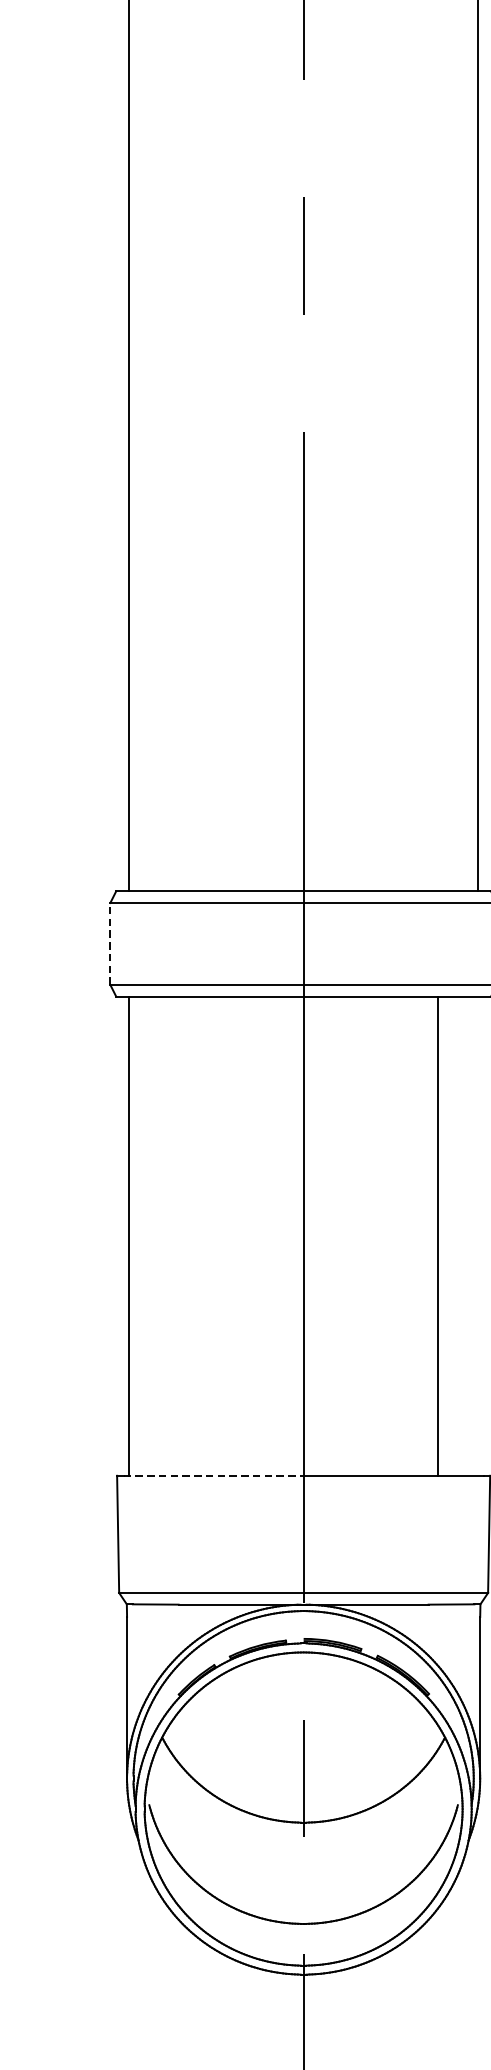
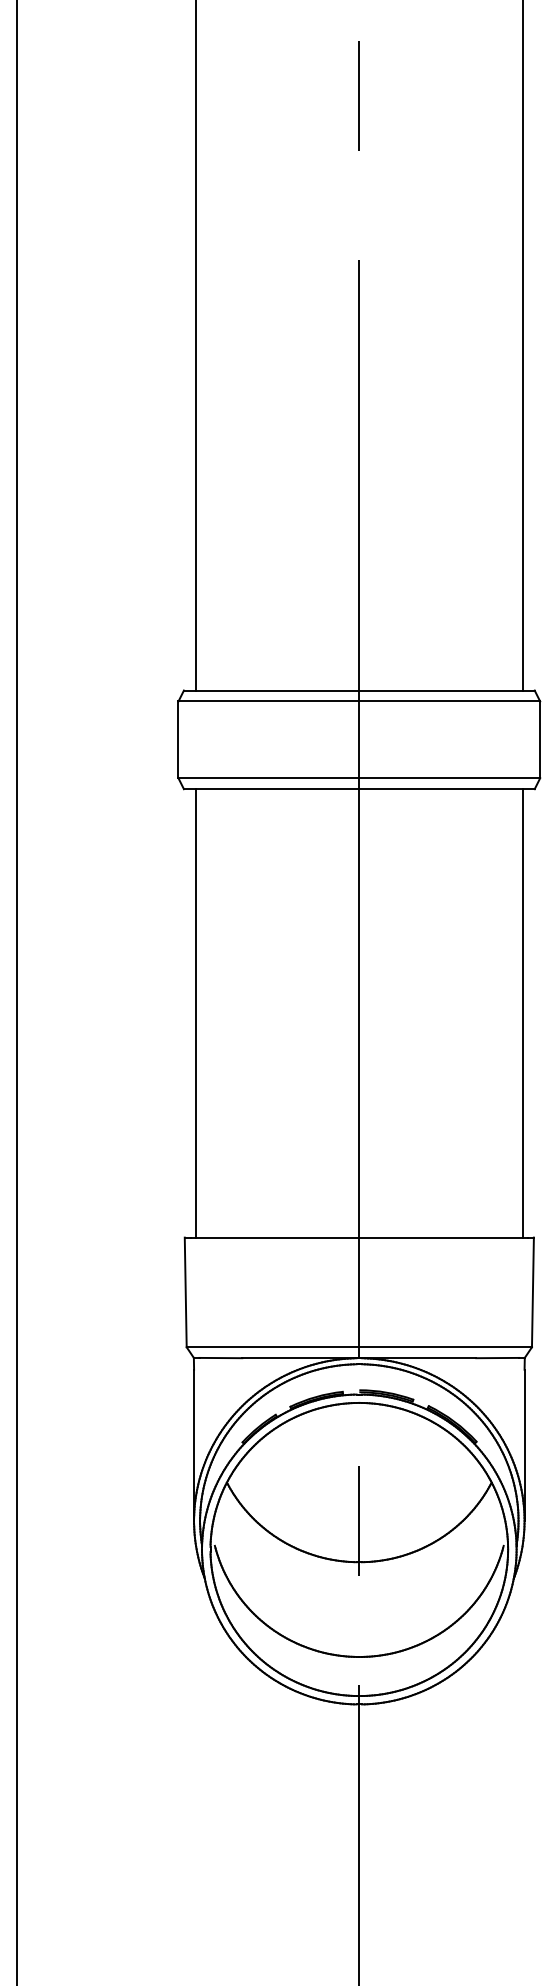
line: (110, 943) -> (178, 739), dashed -> solid
line: (437, 1236) -> (522, 1013), moved
line: (214, 1475) -> (275, 1237), dashed -> solid

